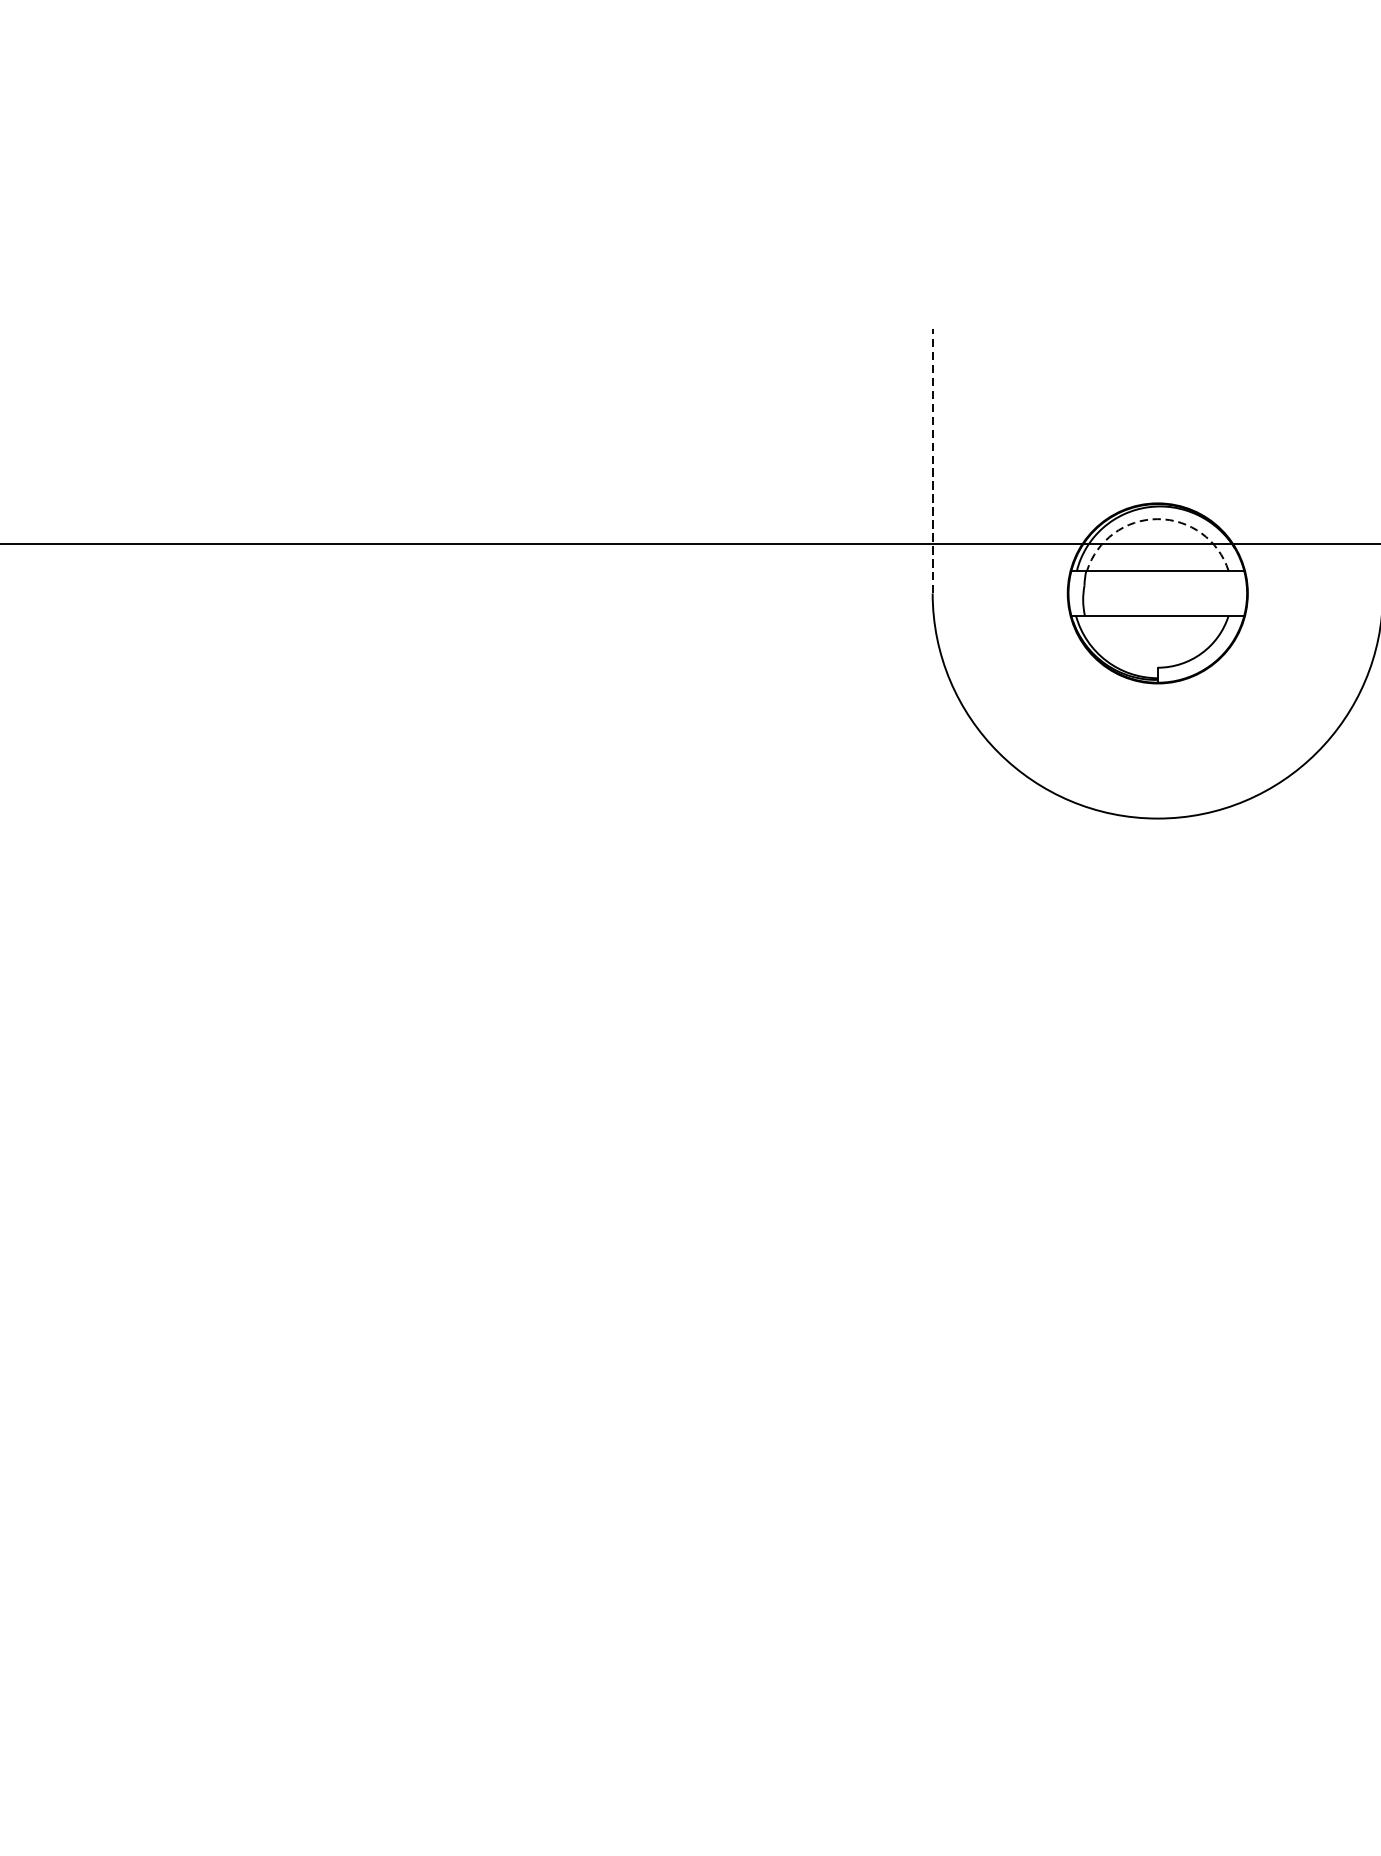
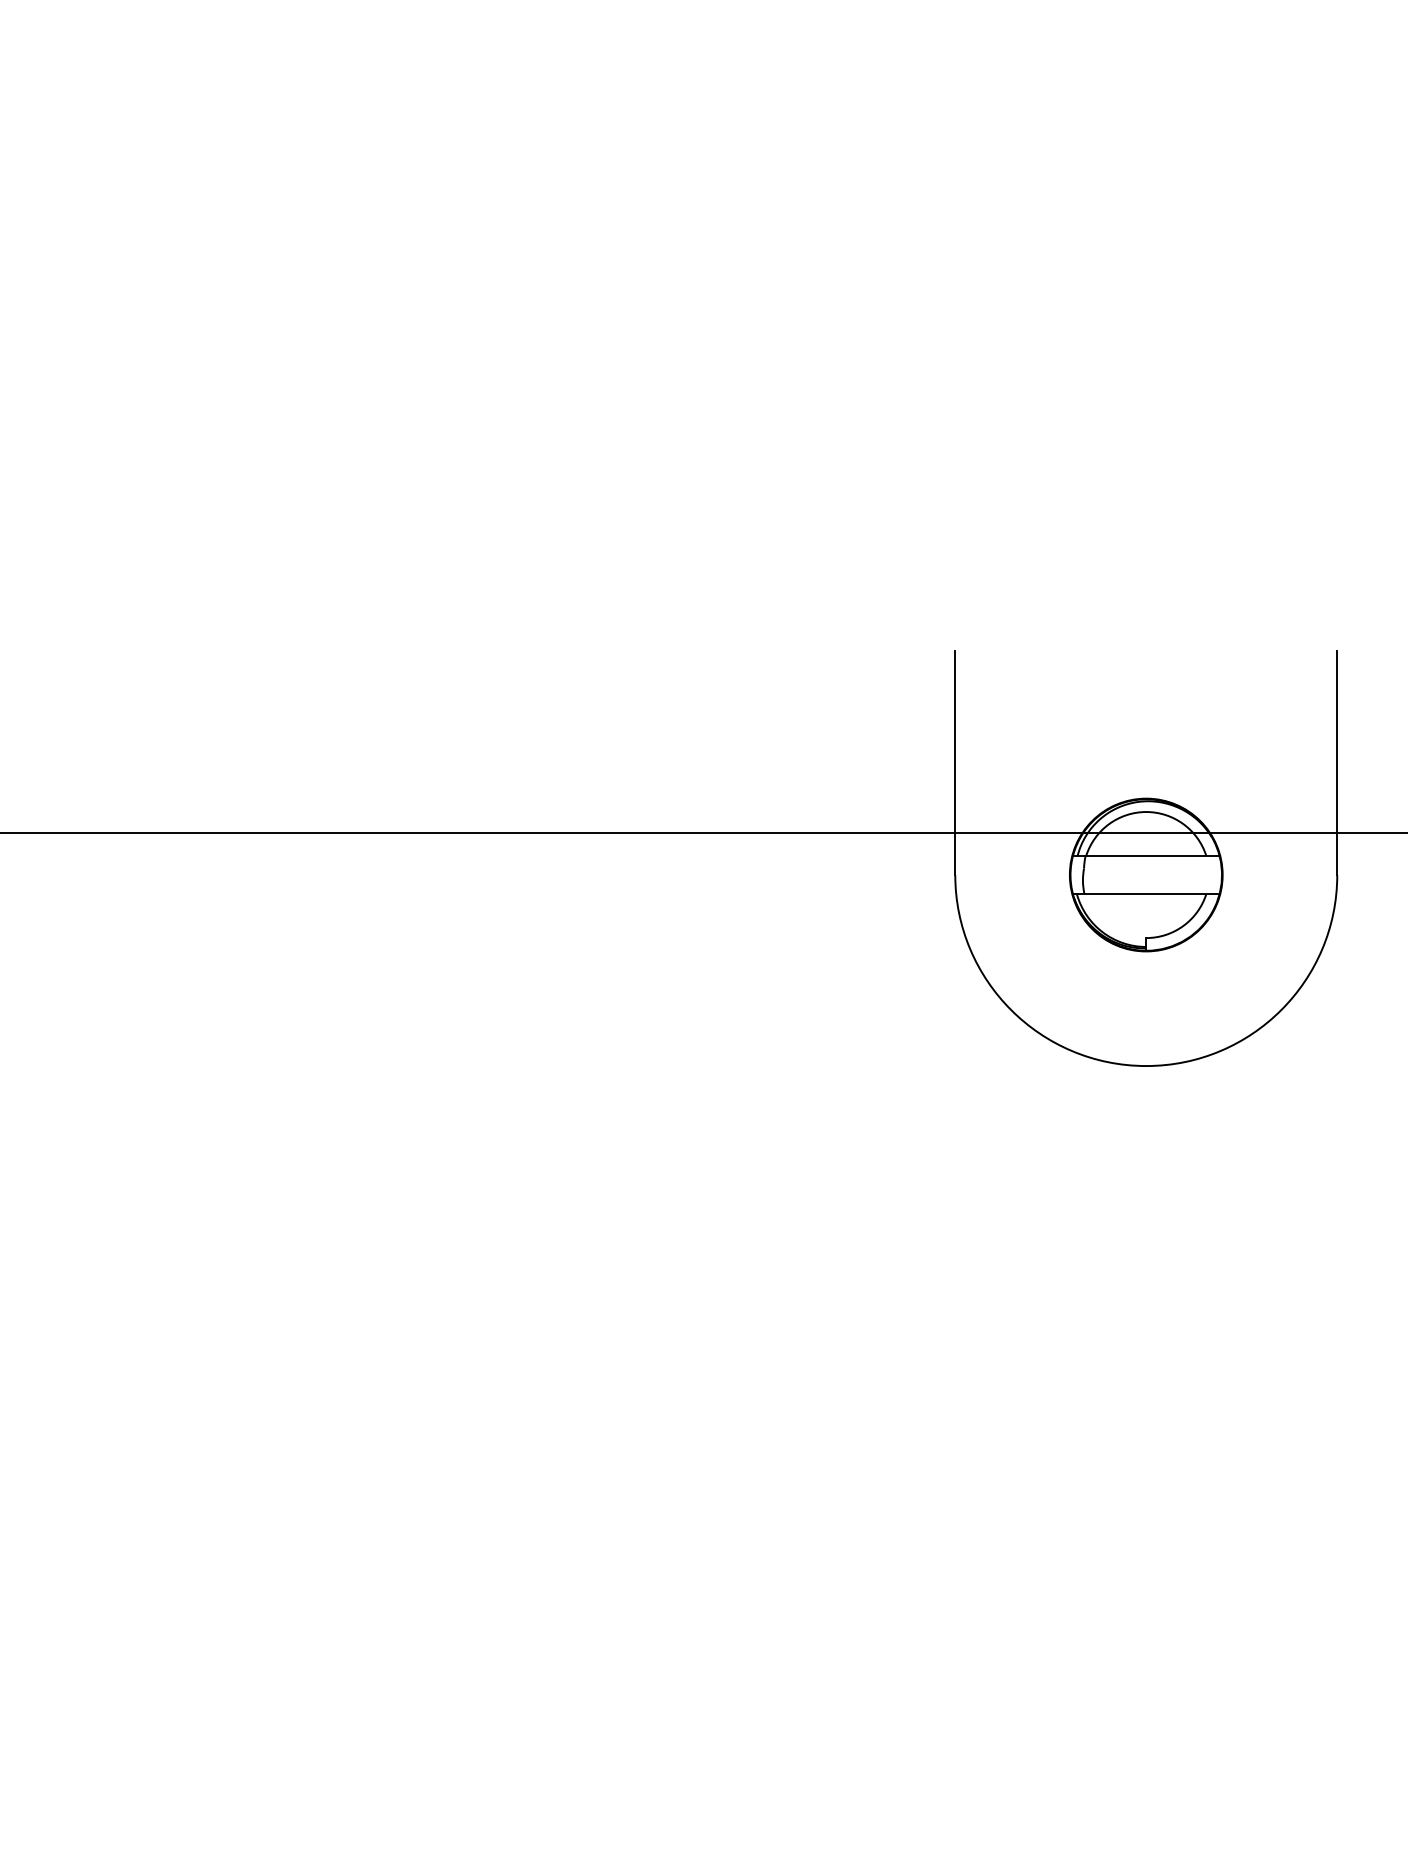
line: (932, 460) -> (955, 762), dashed -> solid
arc: (1158, 519) -> (1146, 812), dashed -> solid

